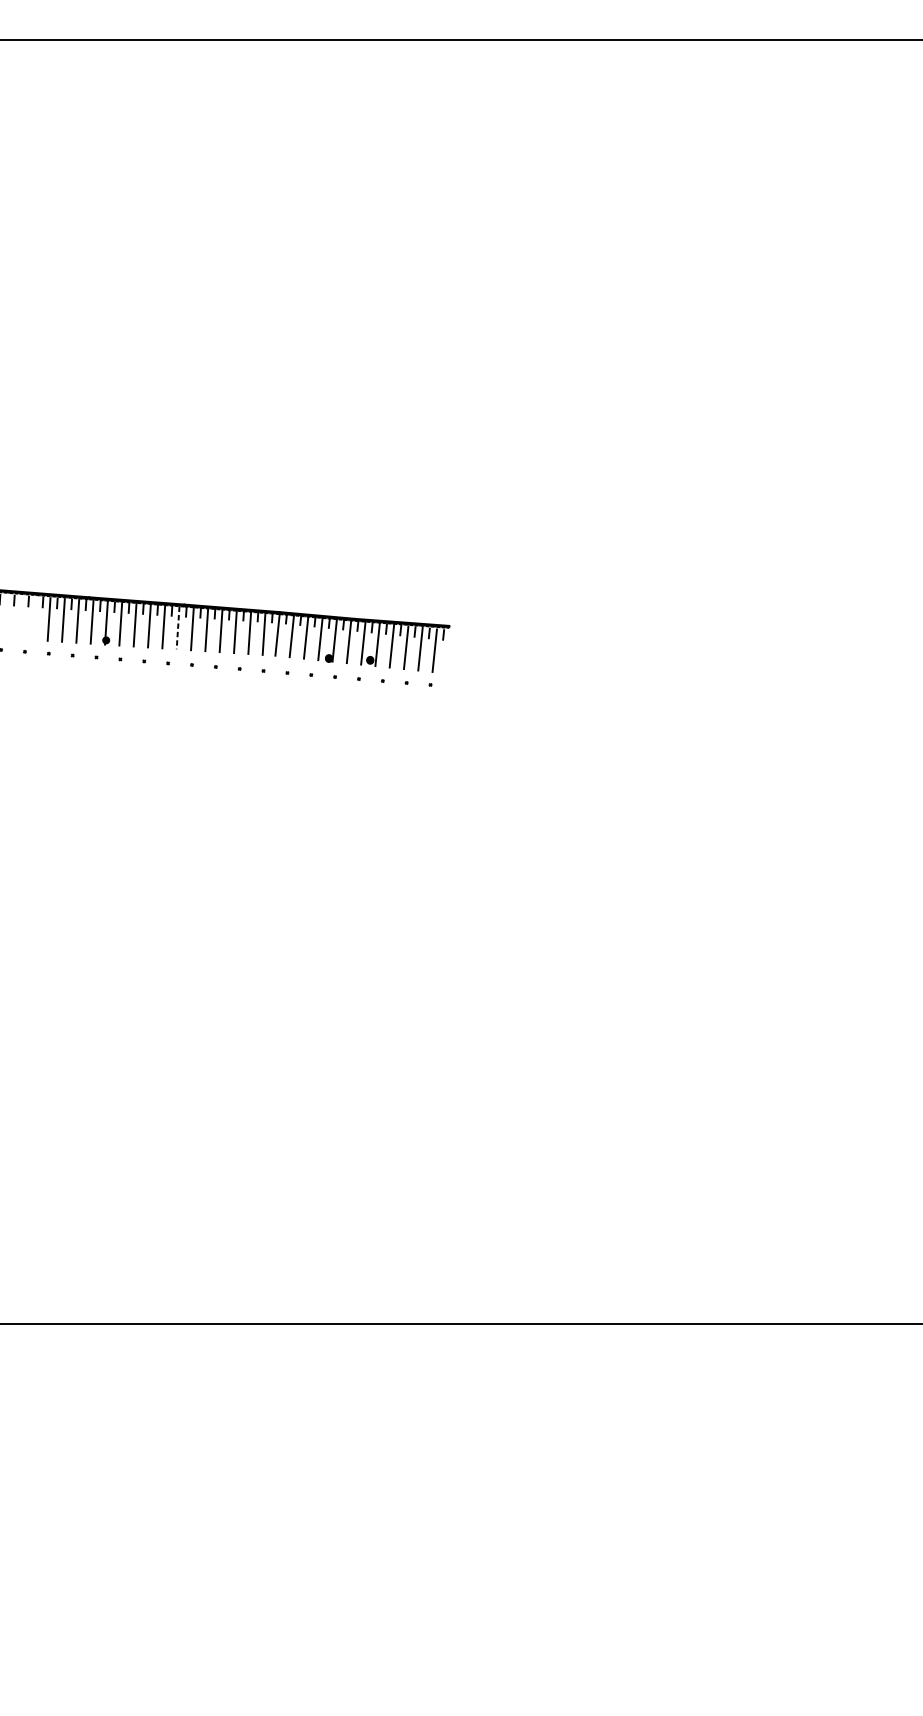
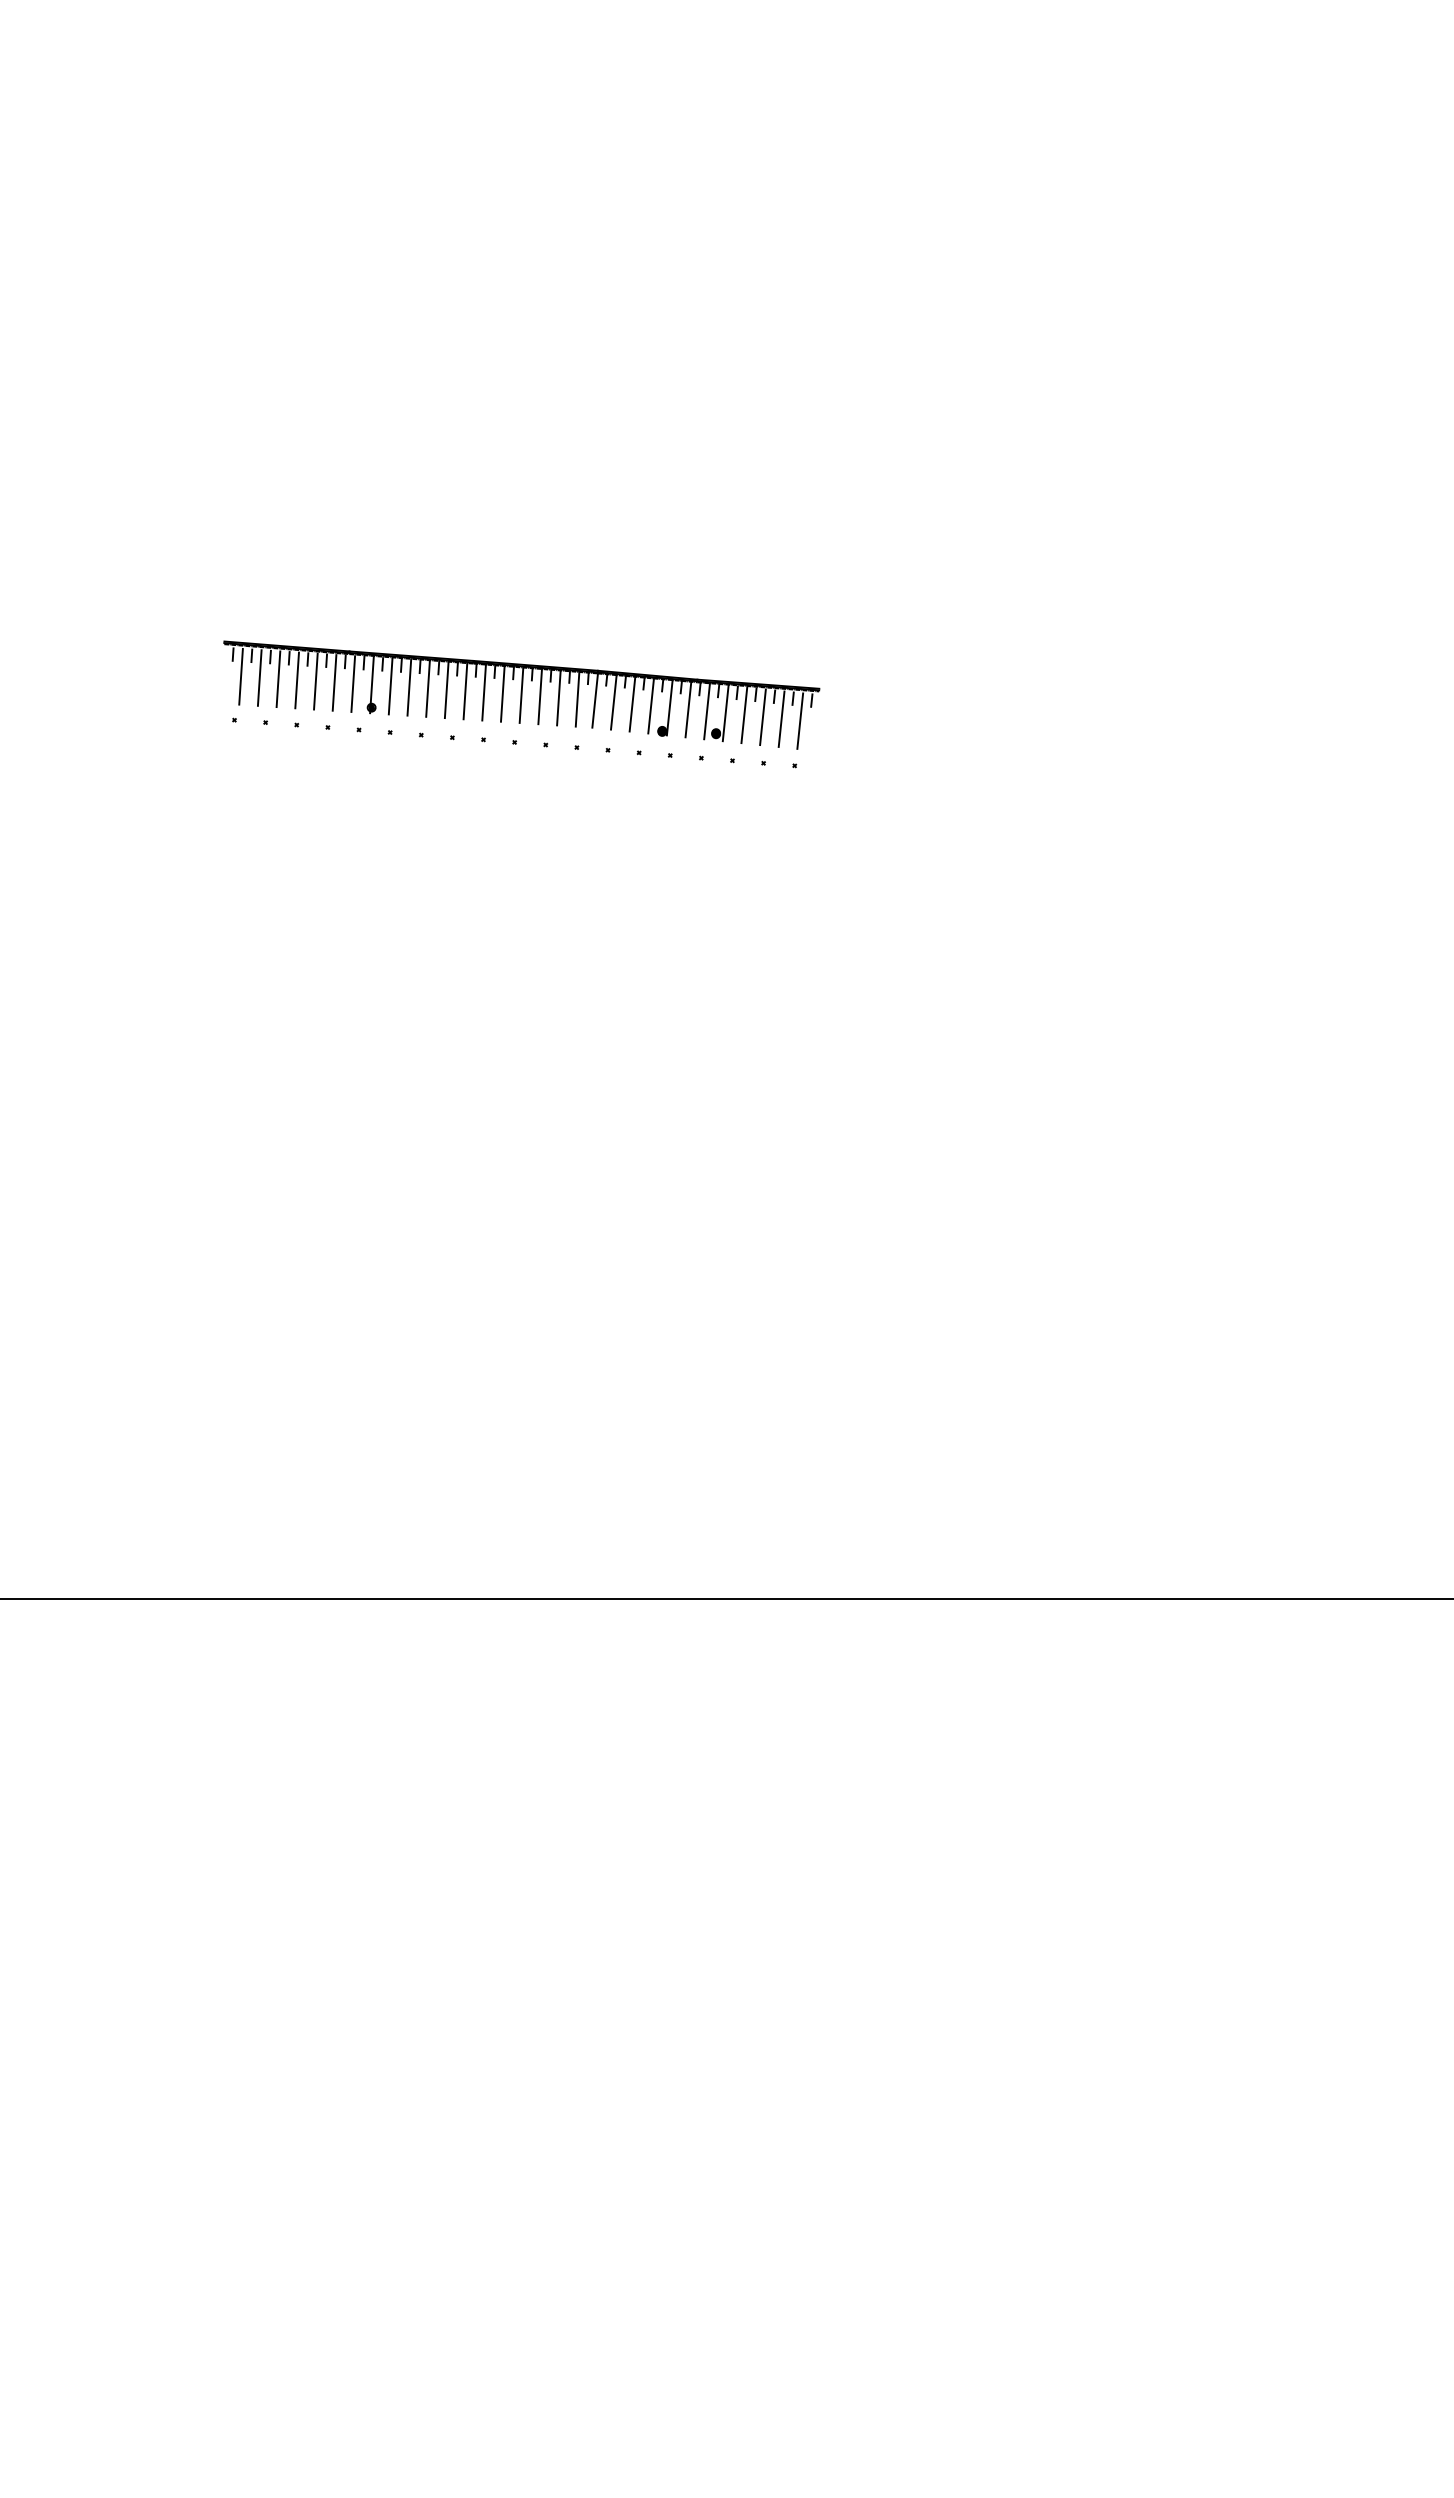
line: (5, 616) -> (240, 676), added
line: (20, 617) -> (259, 677), added
line: (34, 618) -> (278, 679), added
line: (178, 627) -> (465, 691), dashed -> solid

